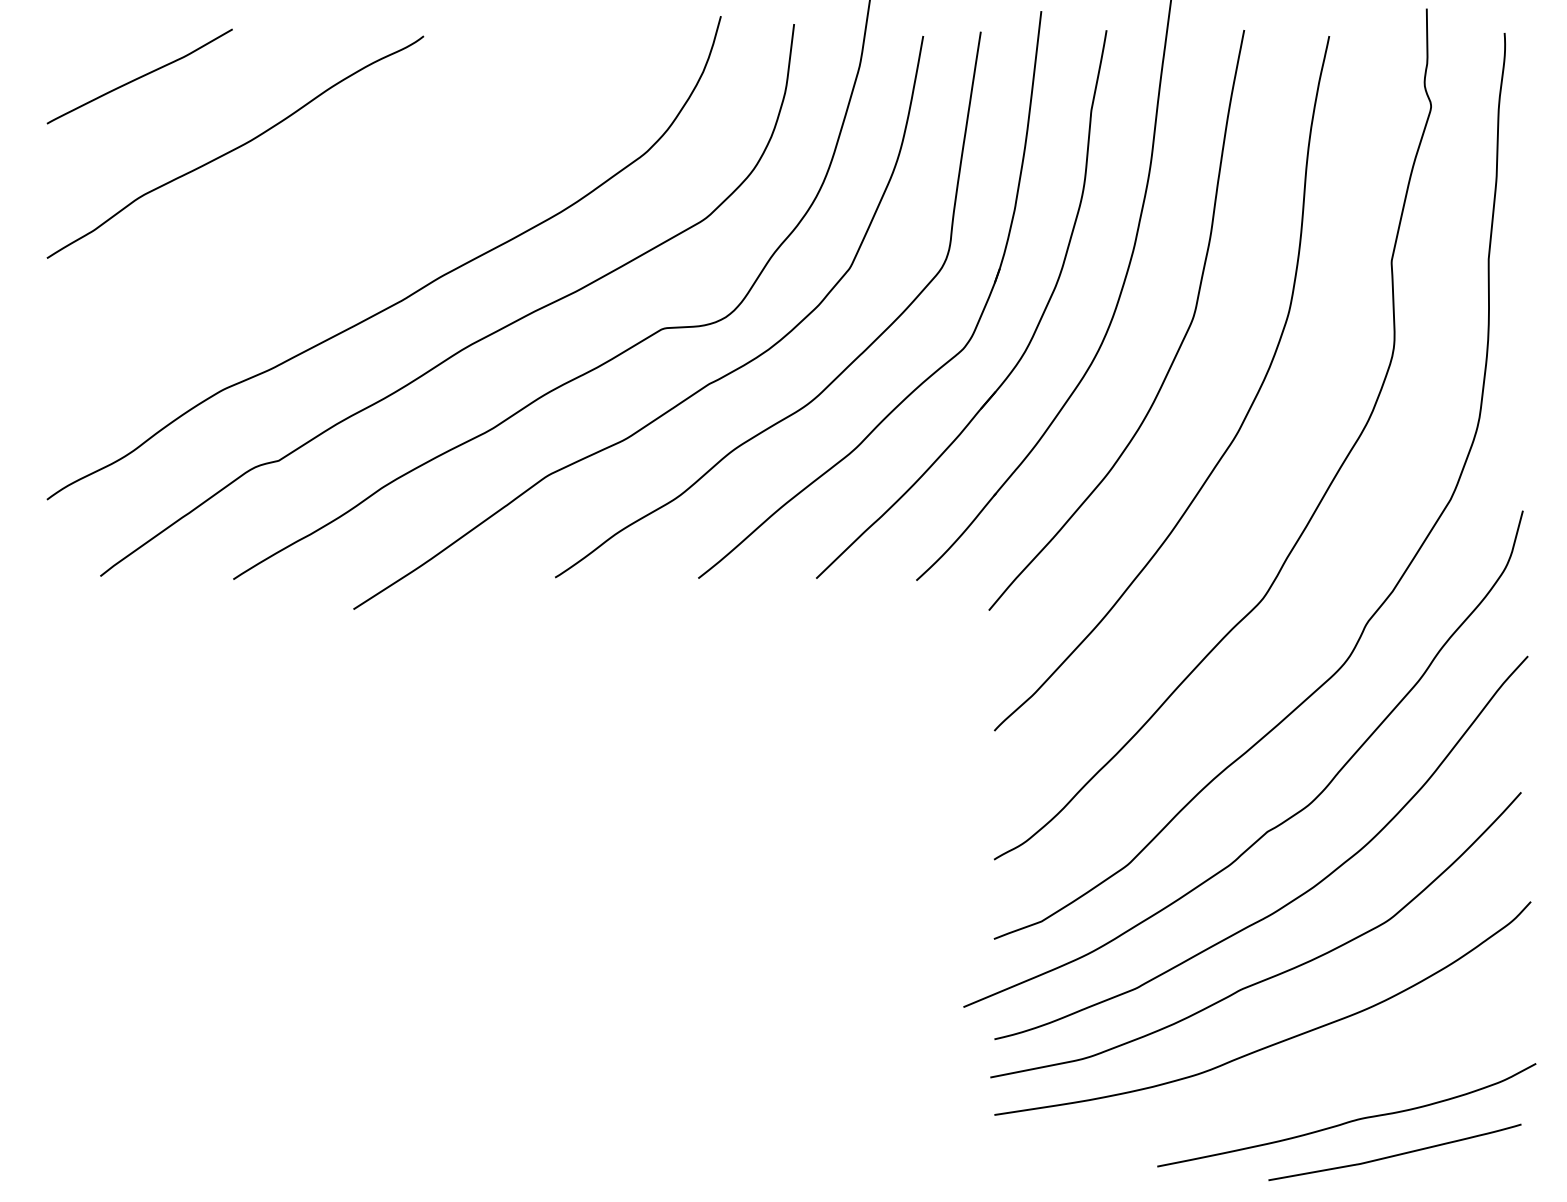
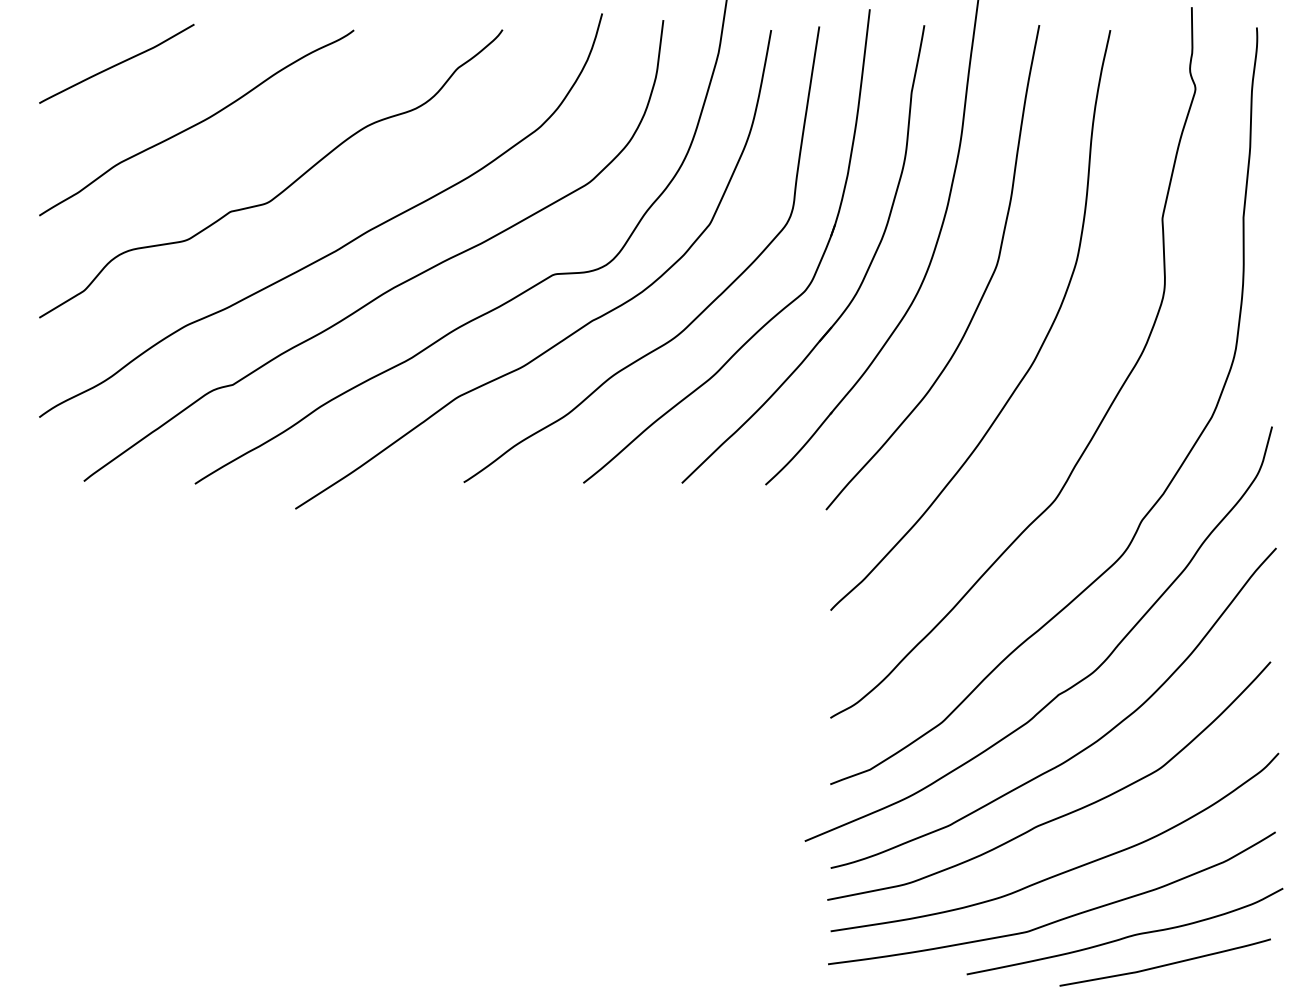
curve: (341, 225) -> (285, 188), added
curve: (1268, 1100) -> (1059, 919), added

